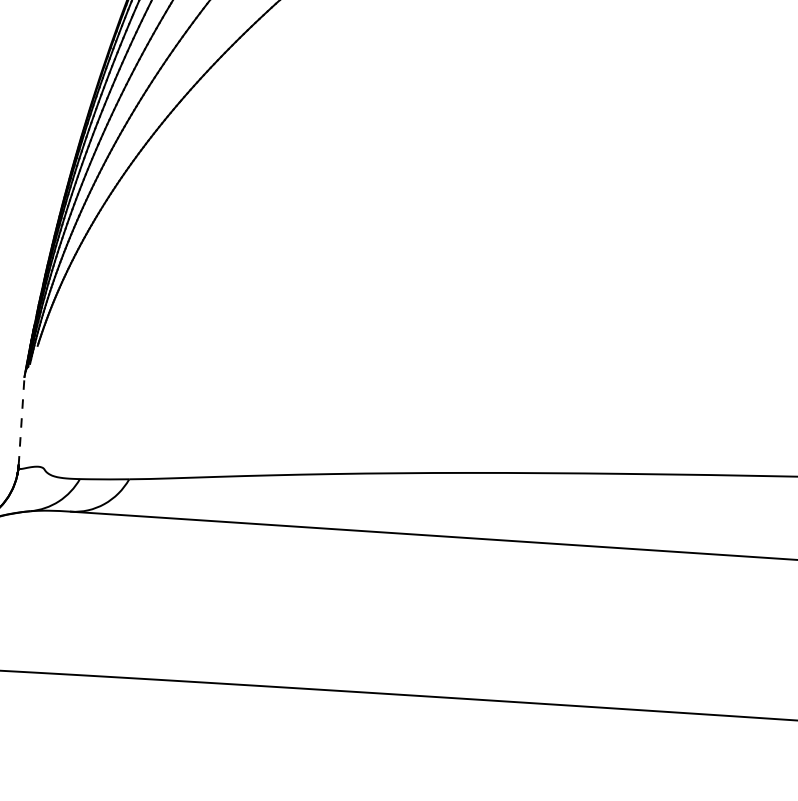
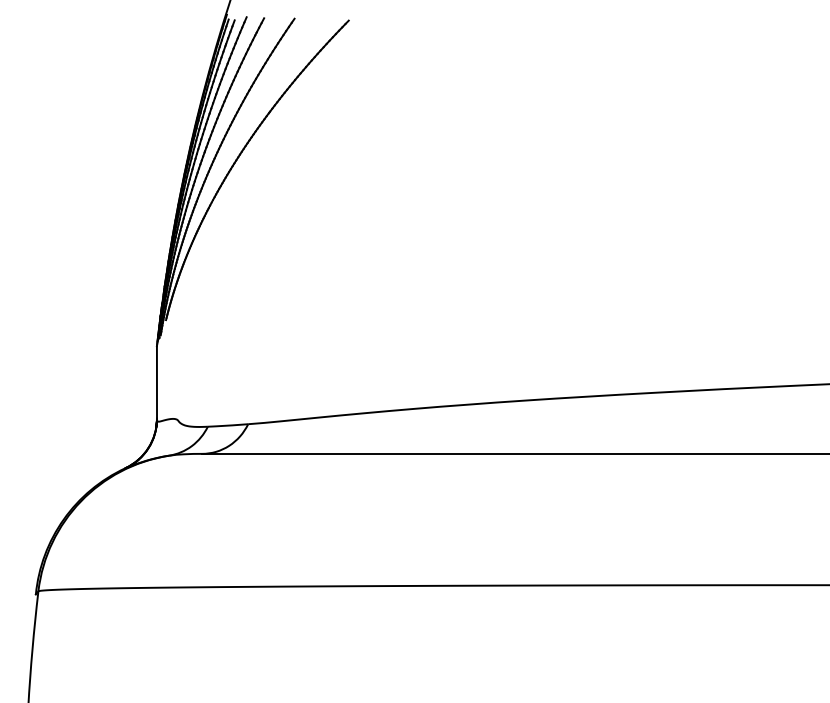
line: (21, 421) -> (156, 382), dashed -> solid

